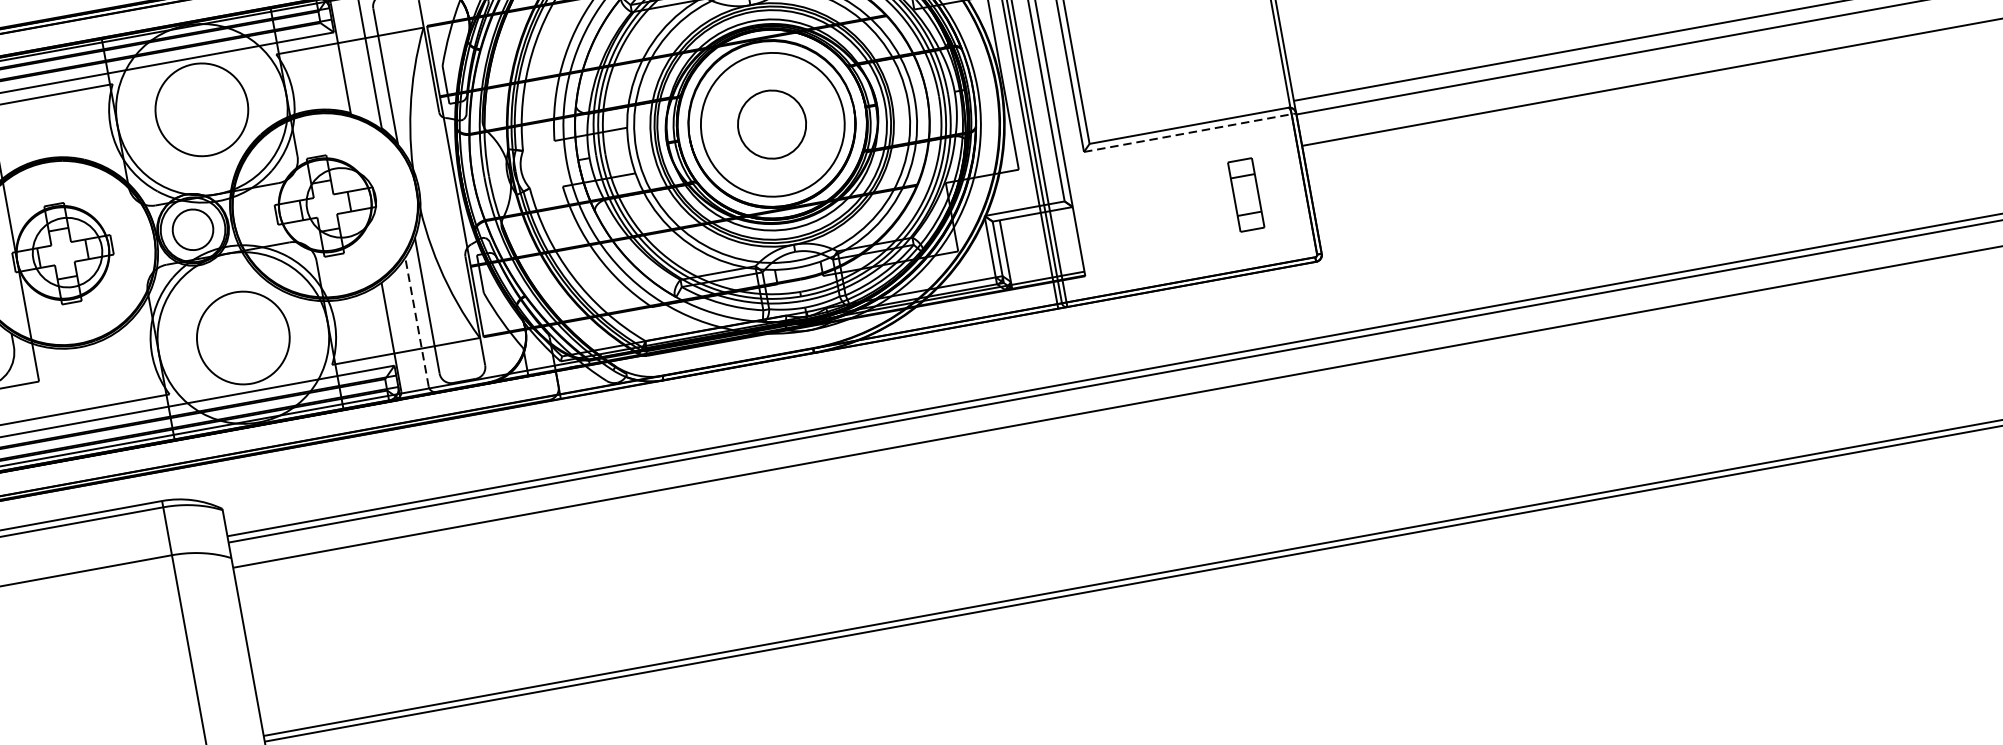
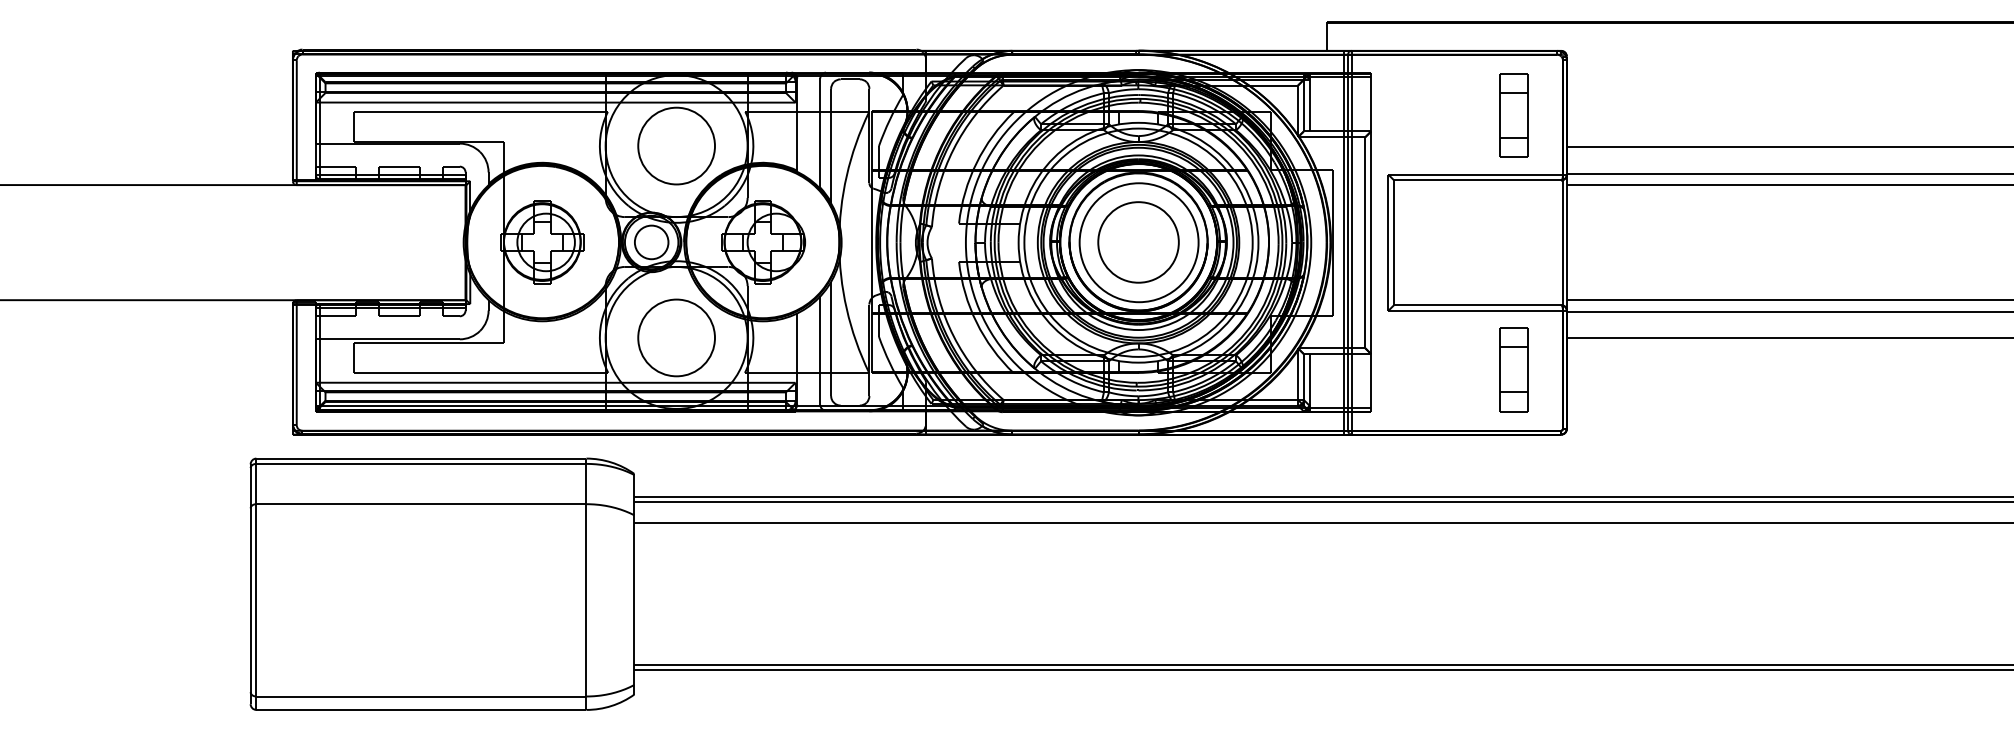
part: (772, 124) -> (1138, 242), size x1.43
line: (1191, 132) -> (1478, 310), dashed -> solid
part: (1245, 194) -> (1513, 369), size x1.43
line: (417, 321) -> (820, 350), dashed -> solid

